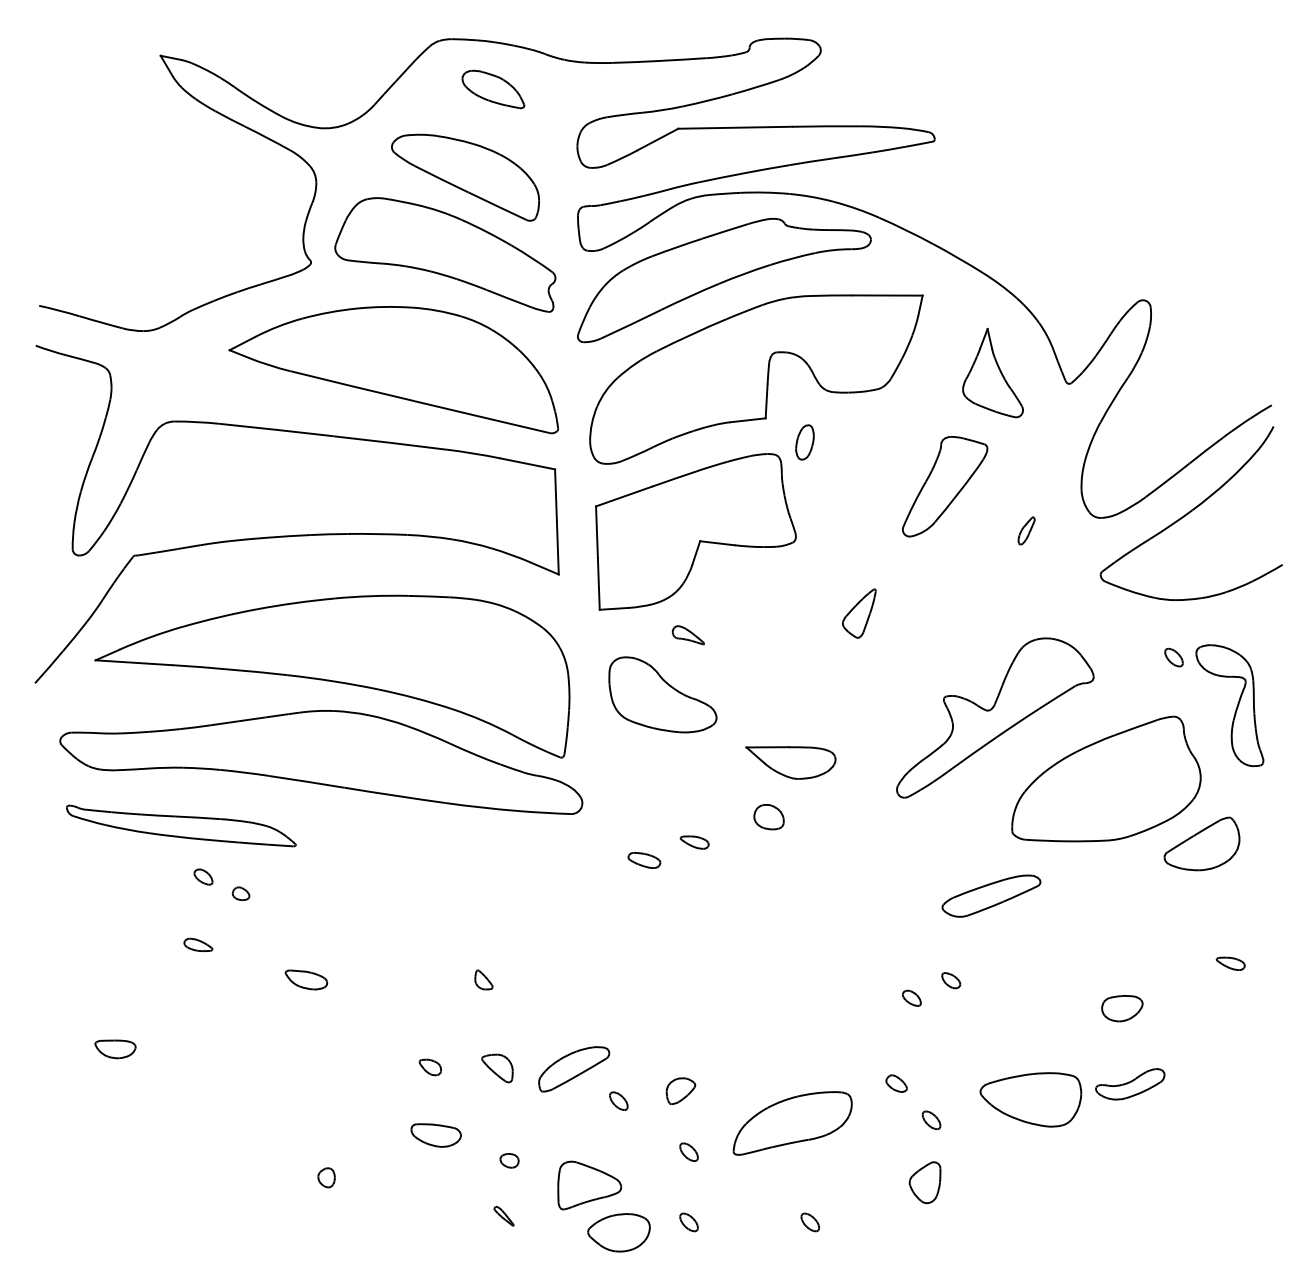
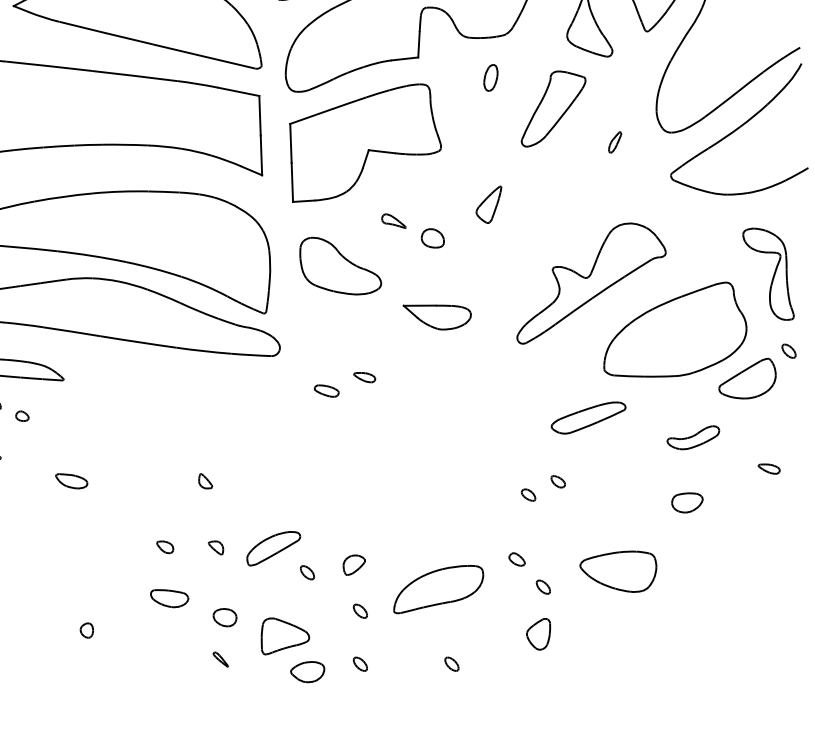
part: (804, 442) -> (490, 77), moved
part: (687, 635) -> (393, 221), moved
part: (1173, 657) -> (788, 351), moved
part: (768, 817) -> (432, 238), moved
part: (497, 1067) -> (215, 547), size x0.62
part: (1130, 1084) -> (693, 437), moved
part: (509, 1160) -> (224, 617), size x1.67
part: (619, 1232) -> (307, 671), size x0.71

